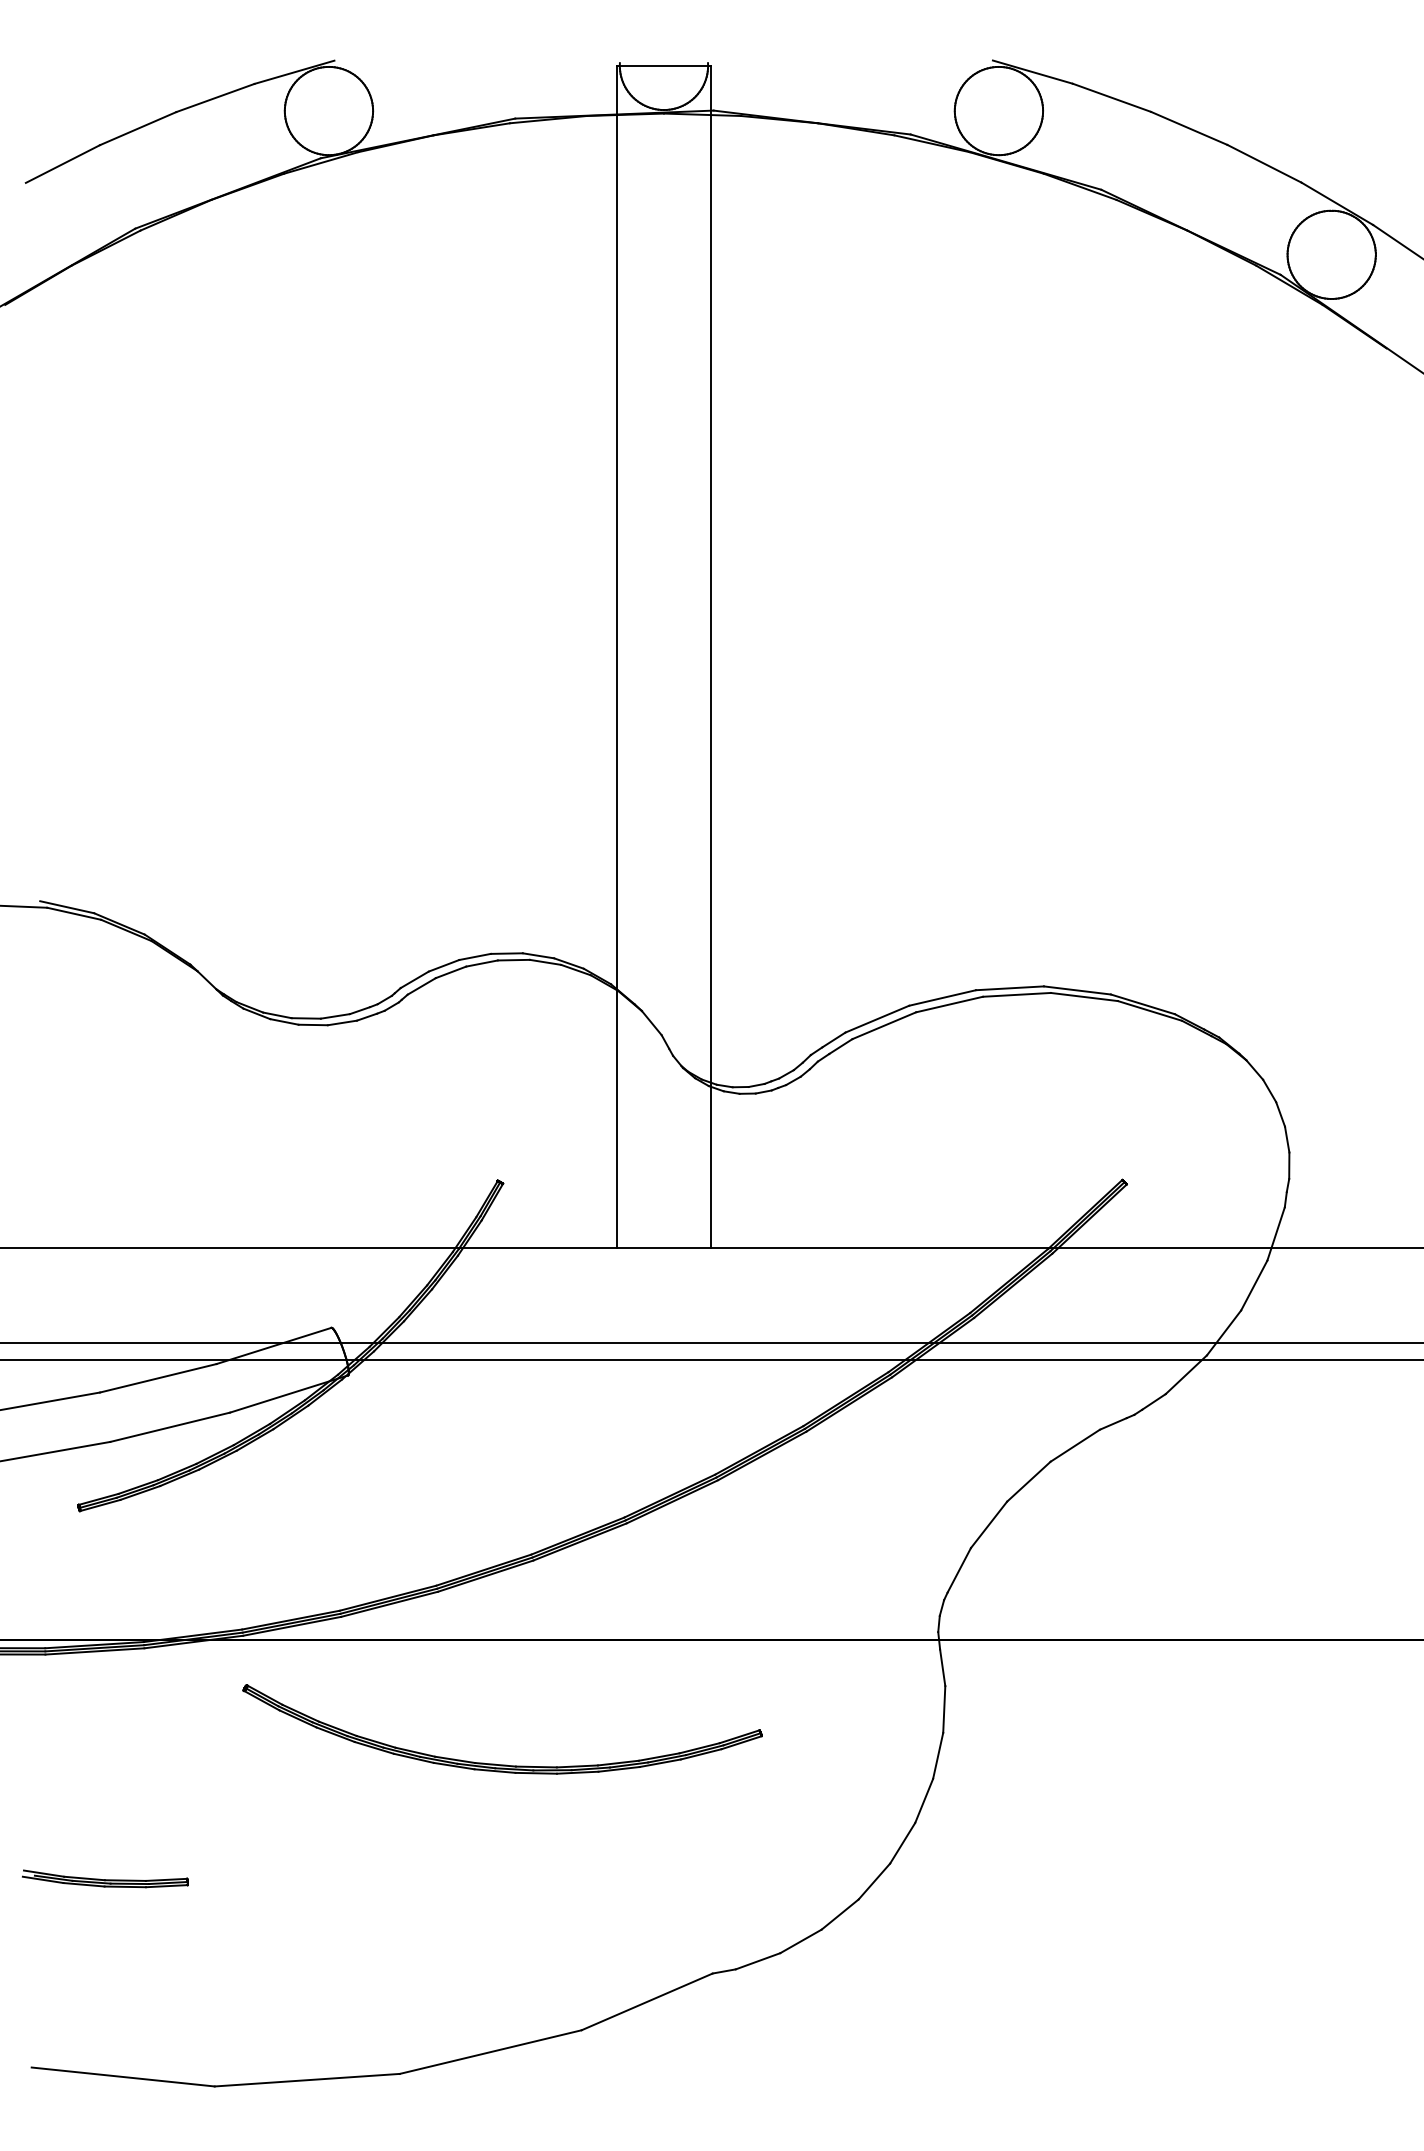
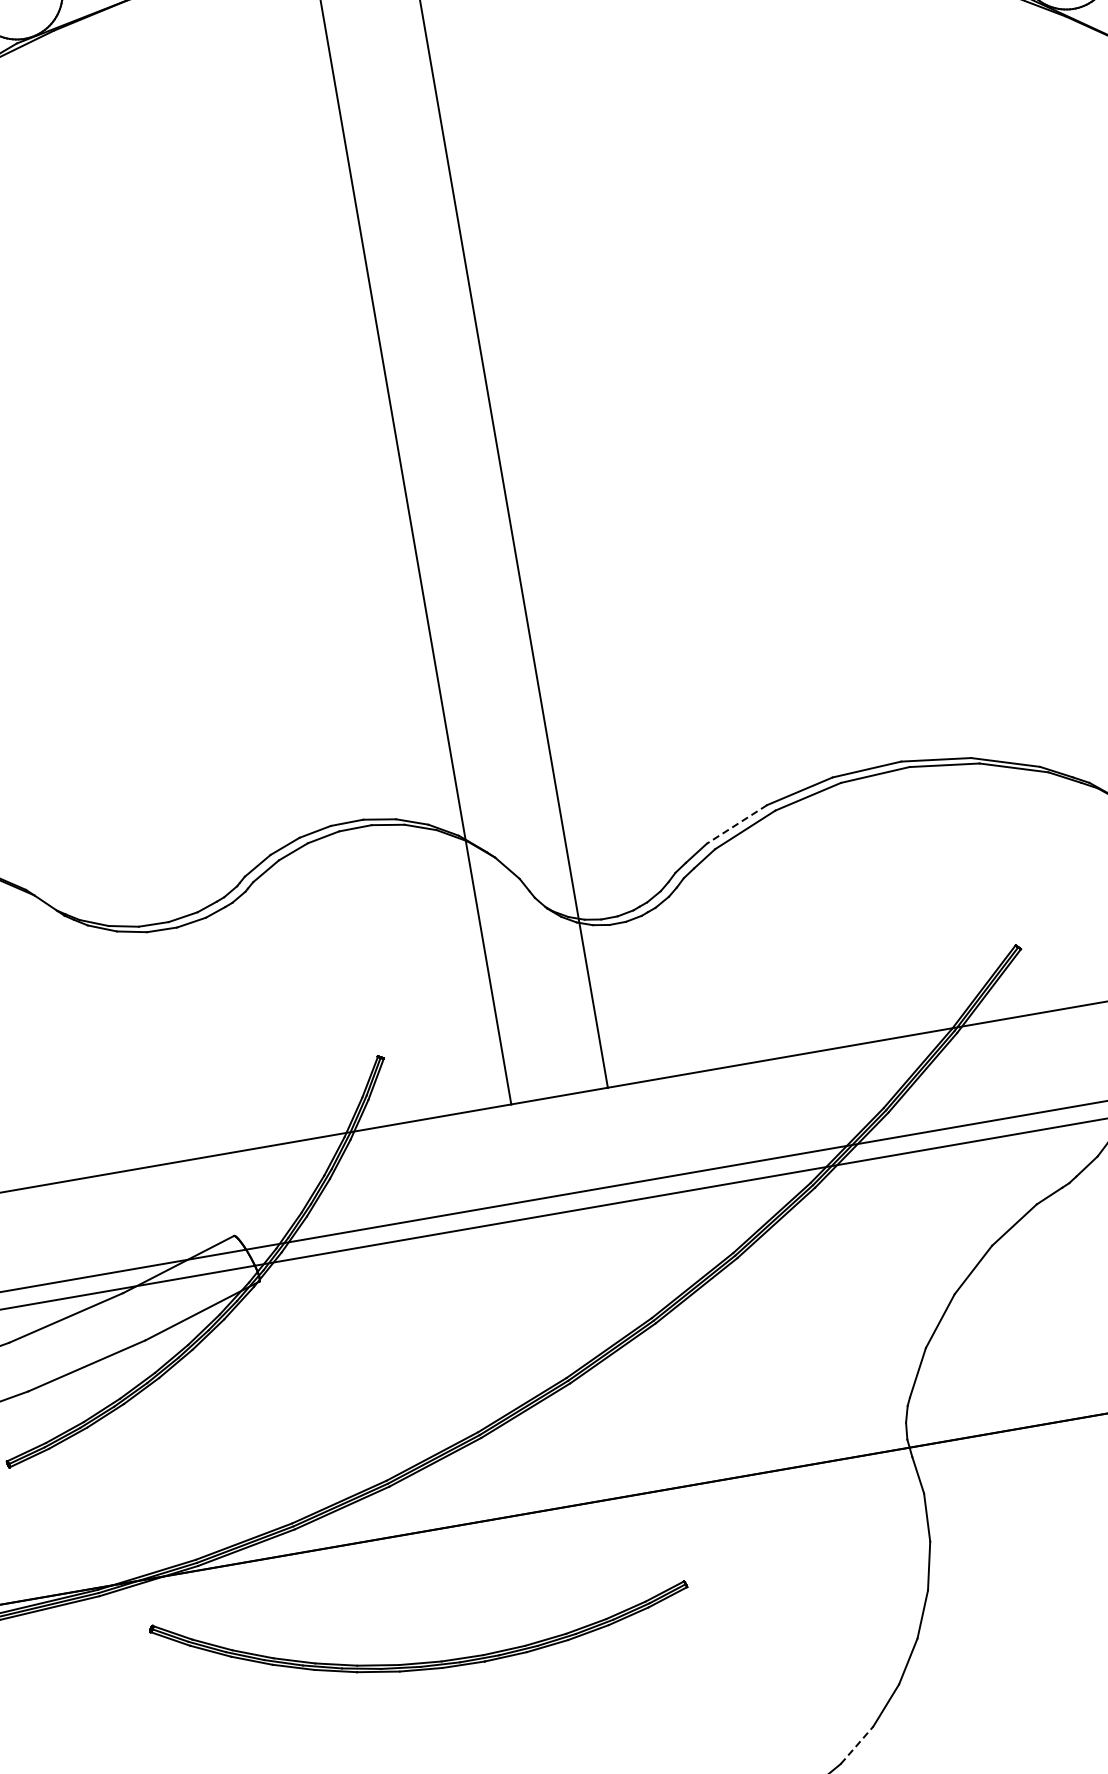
line: (877, 1019) -> (737, 824), solid -> dashed
part: (495, 1763) -> (420, 1661), moved
line: (840, 1914) -> (857, 1745), solid -> dashed

